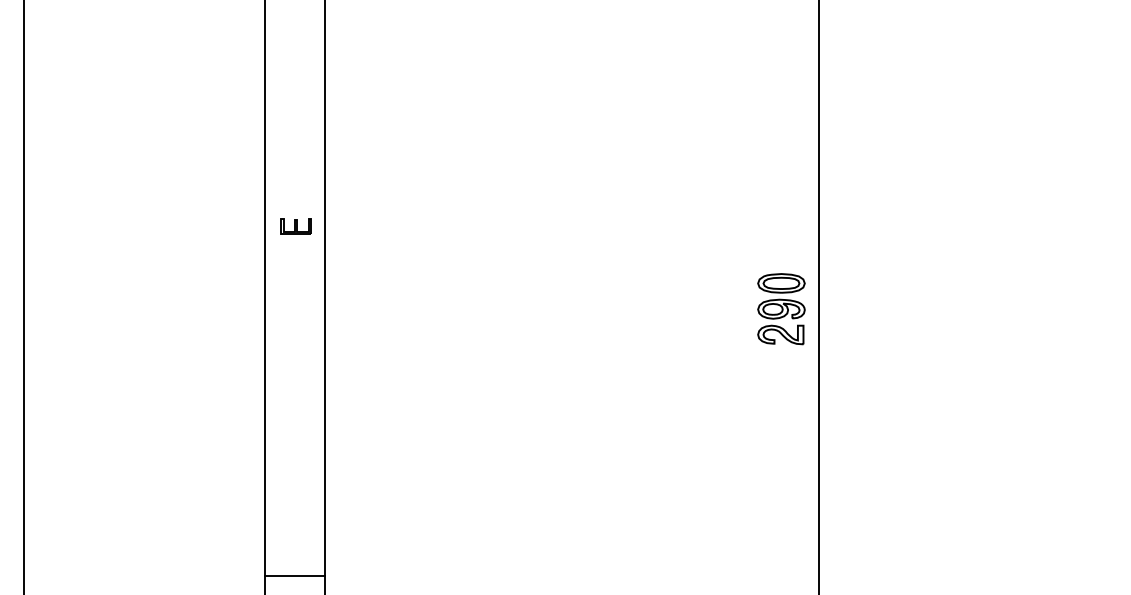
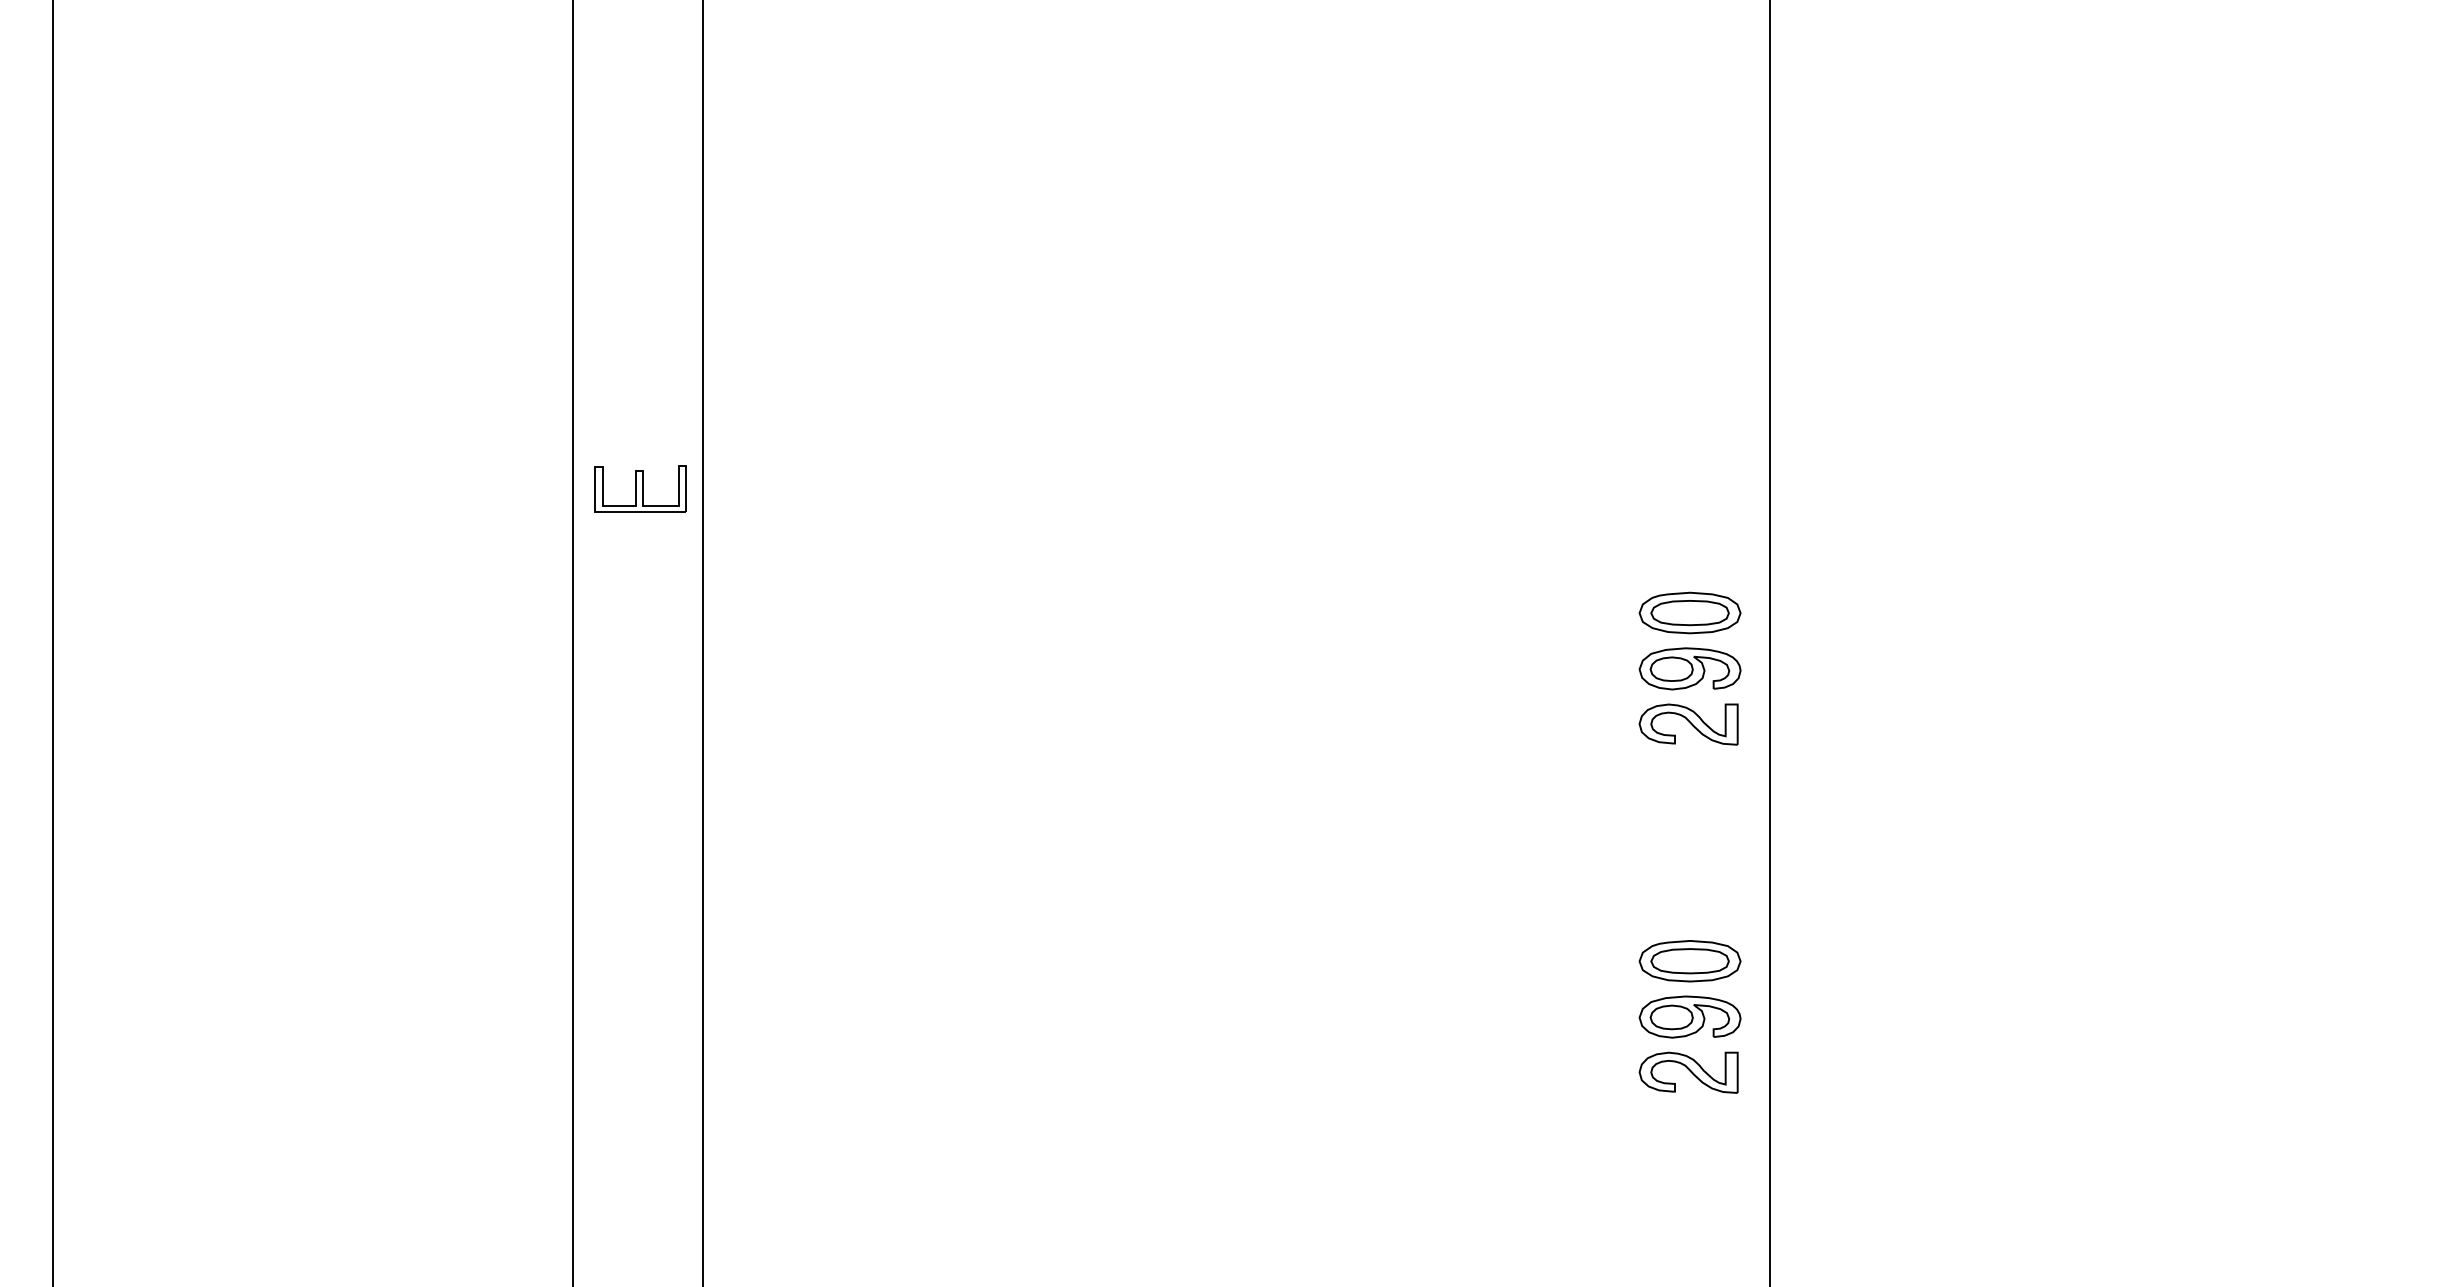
part: (295, 226) -> (639, 489), size x1.4
part: (781, 470) -> (1690, 1017), added
line: (294, 575) -> (636, 1244), removed

